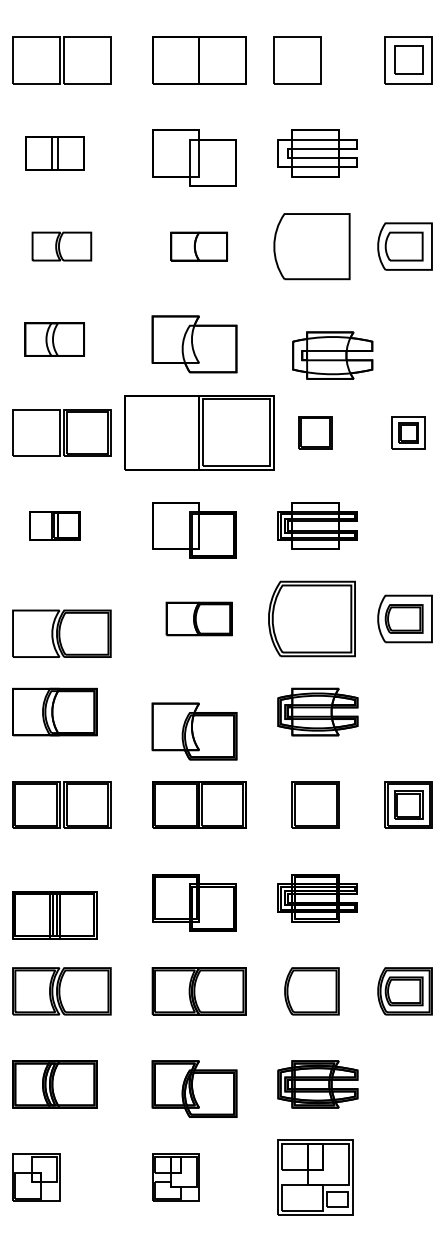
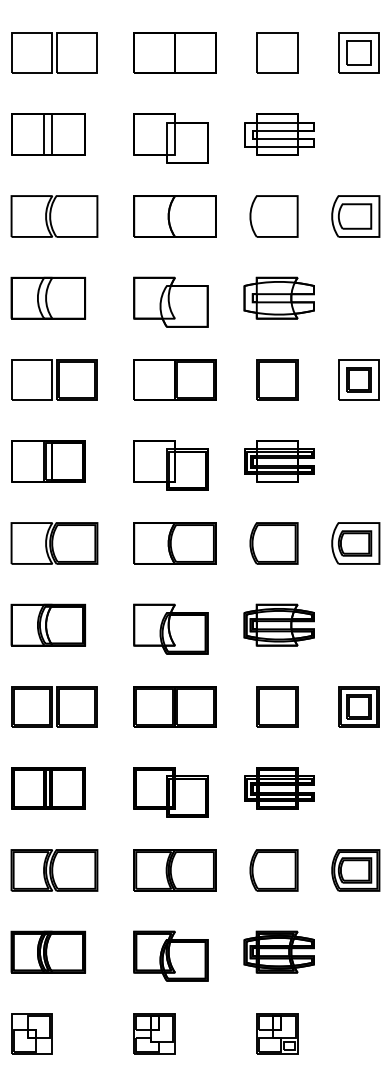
part: (297, 59) -> (277, 52), moved
part: (55, 153) -> (48, 134), size x1.43
part: (61, 246) -> (54, 216), size x1.67
part: (198, 246) -> (174, 216), size x1.67
part: (311, 246) -> (273, 216), size x0.71
part: (53, 338) -> (47, 297), size x1.43
part: (331, 354) -> (278, 297), moved
part: (198, 432) -> (174, 379), size x0.62
part: (315, 432) -> (277, 379), size x1.43
part: (408, 432) -> (358, 379), size x1.43
part: (55, 525) -> (48, 461), size x1.67
part: (198, 619) -> (174, 543), size x1.43
part: (311, 619) -> (273, 543), size x0.62
part: (61, 633) -> (54, 543), moved
part: (194, 730) -> (170, 628), moved
part: (55, 915) -> (48, 788), moved
part: (315, 1177) -> (277, 1033), size x0.62

